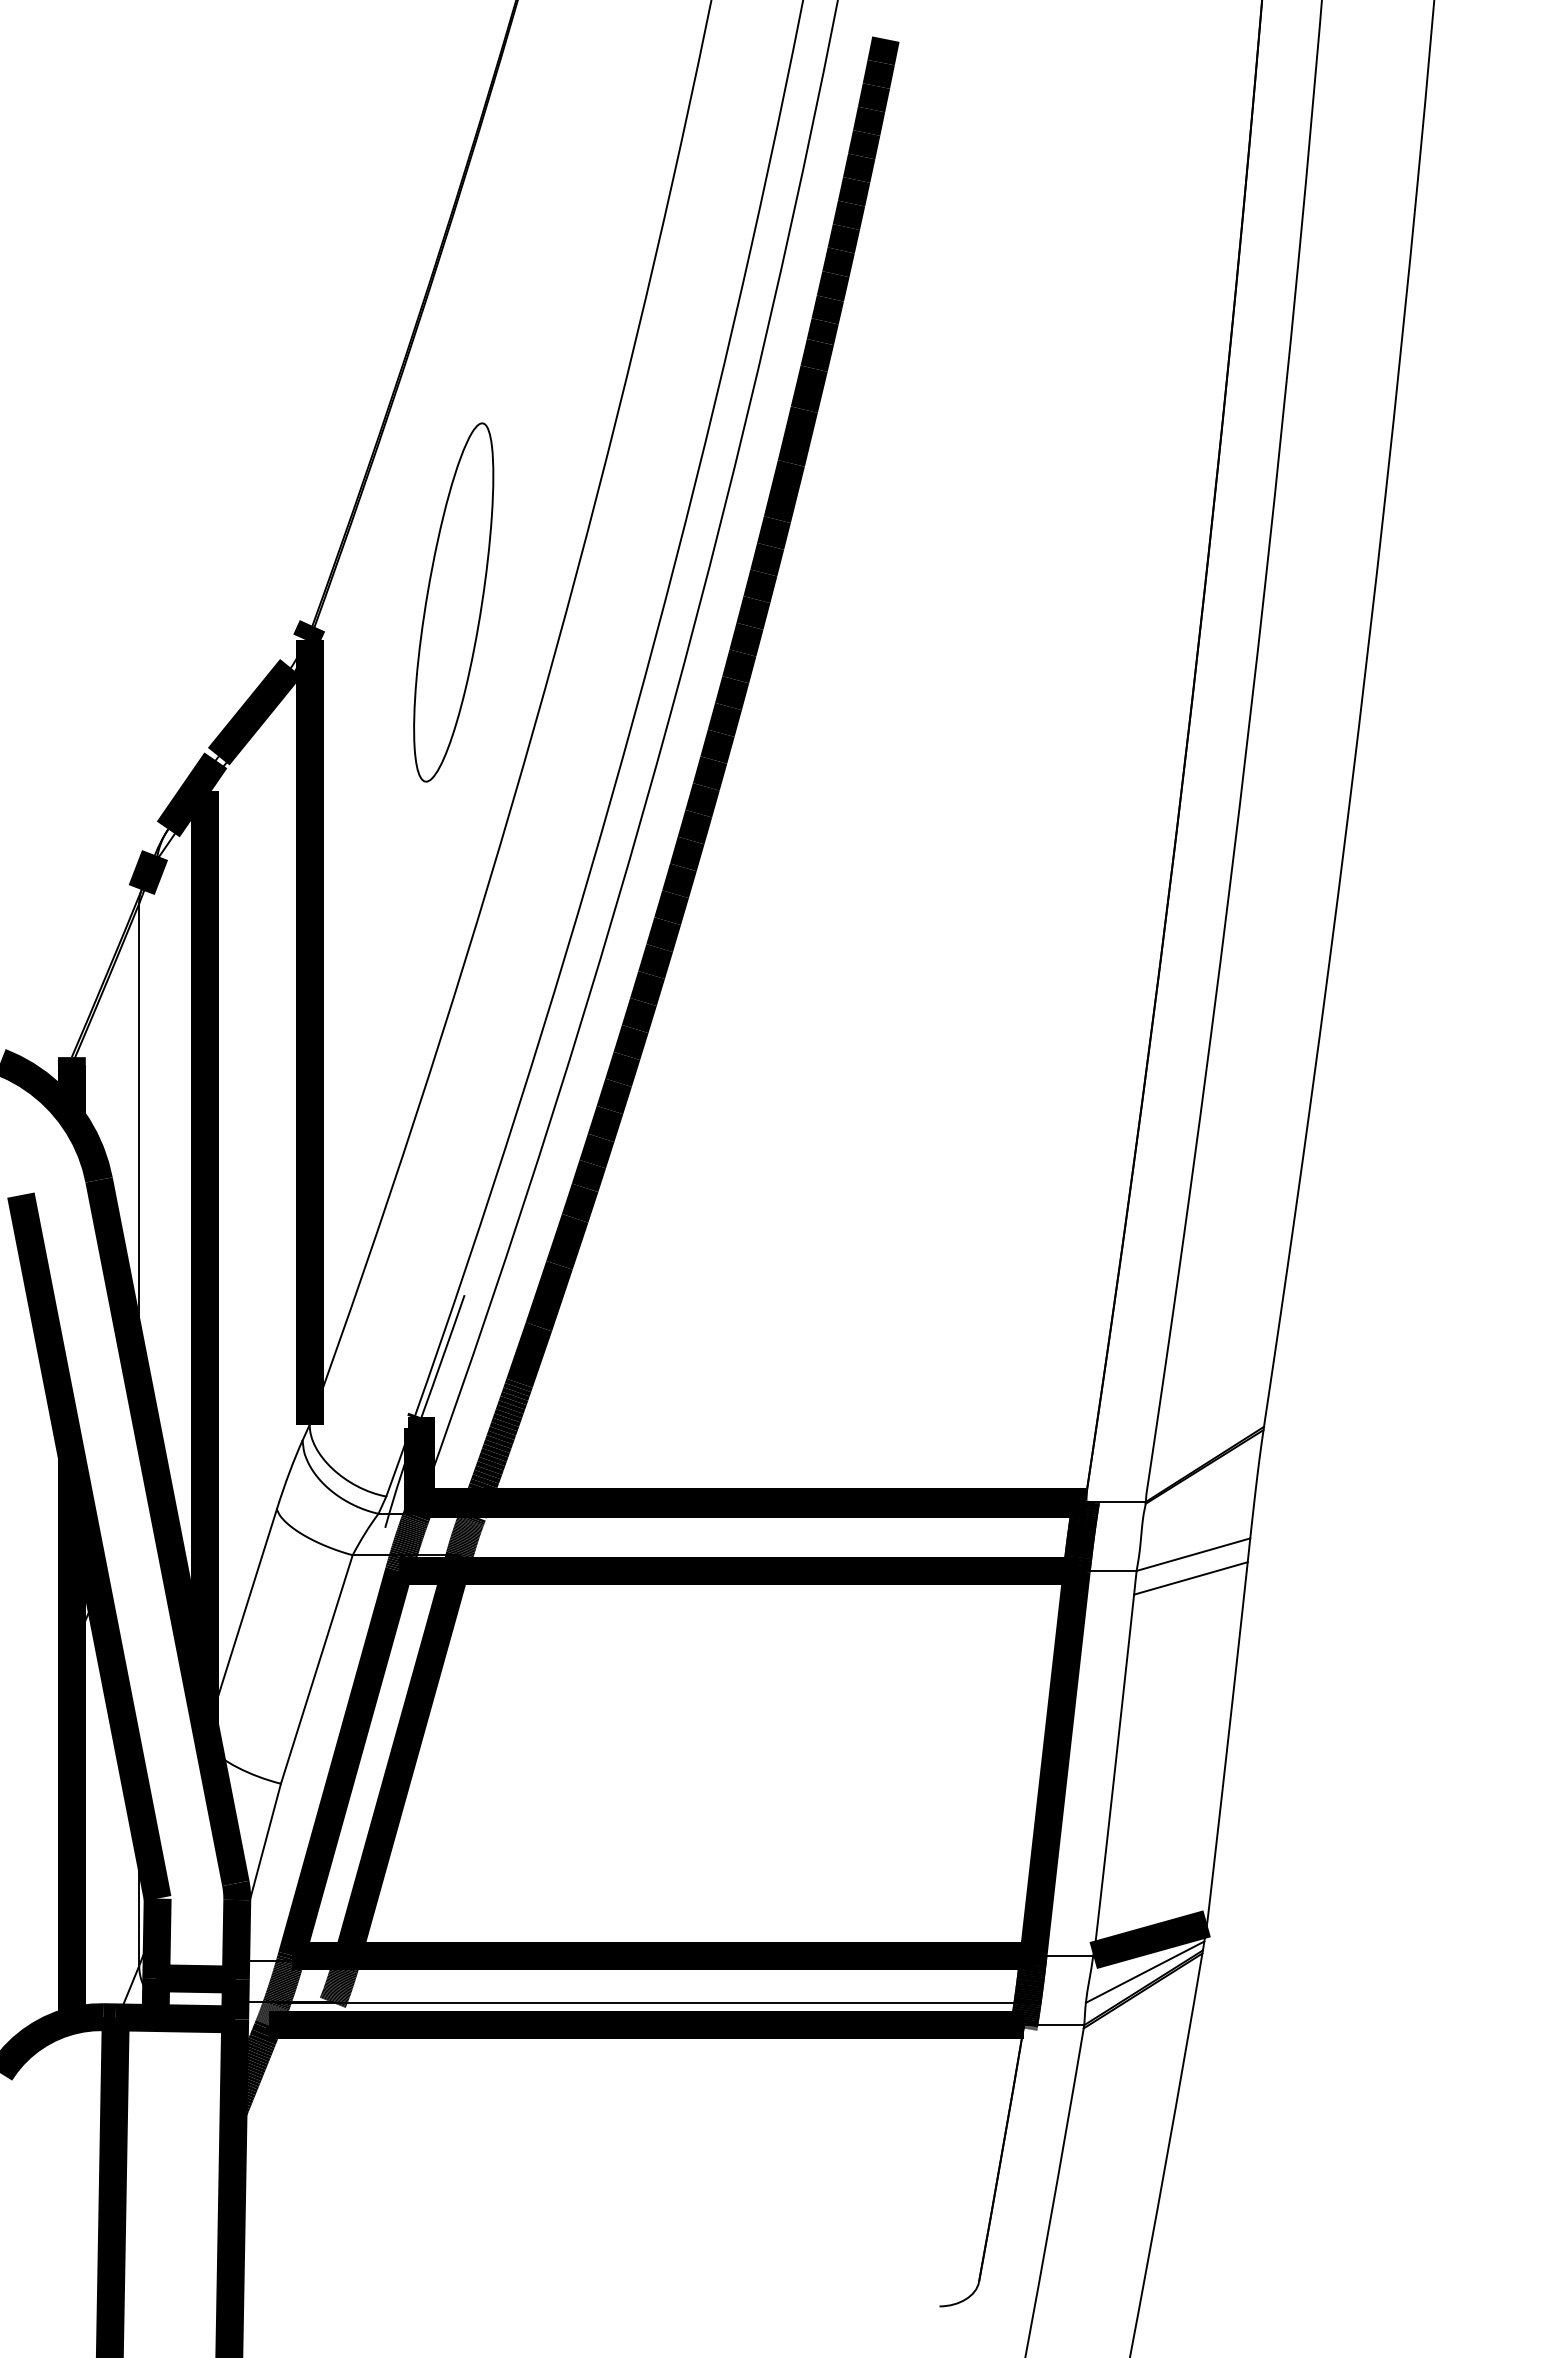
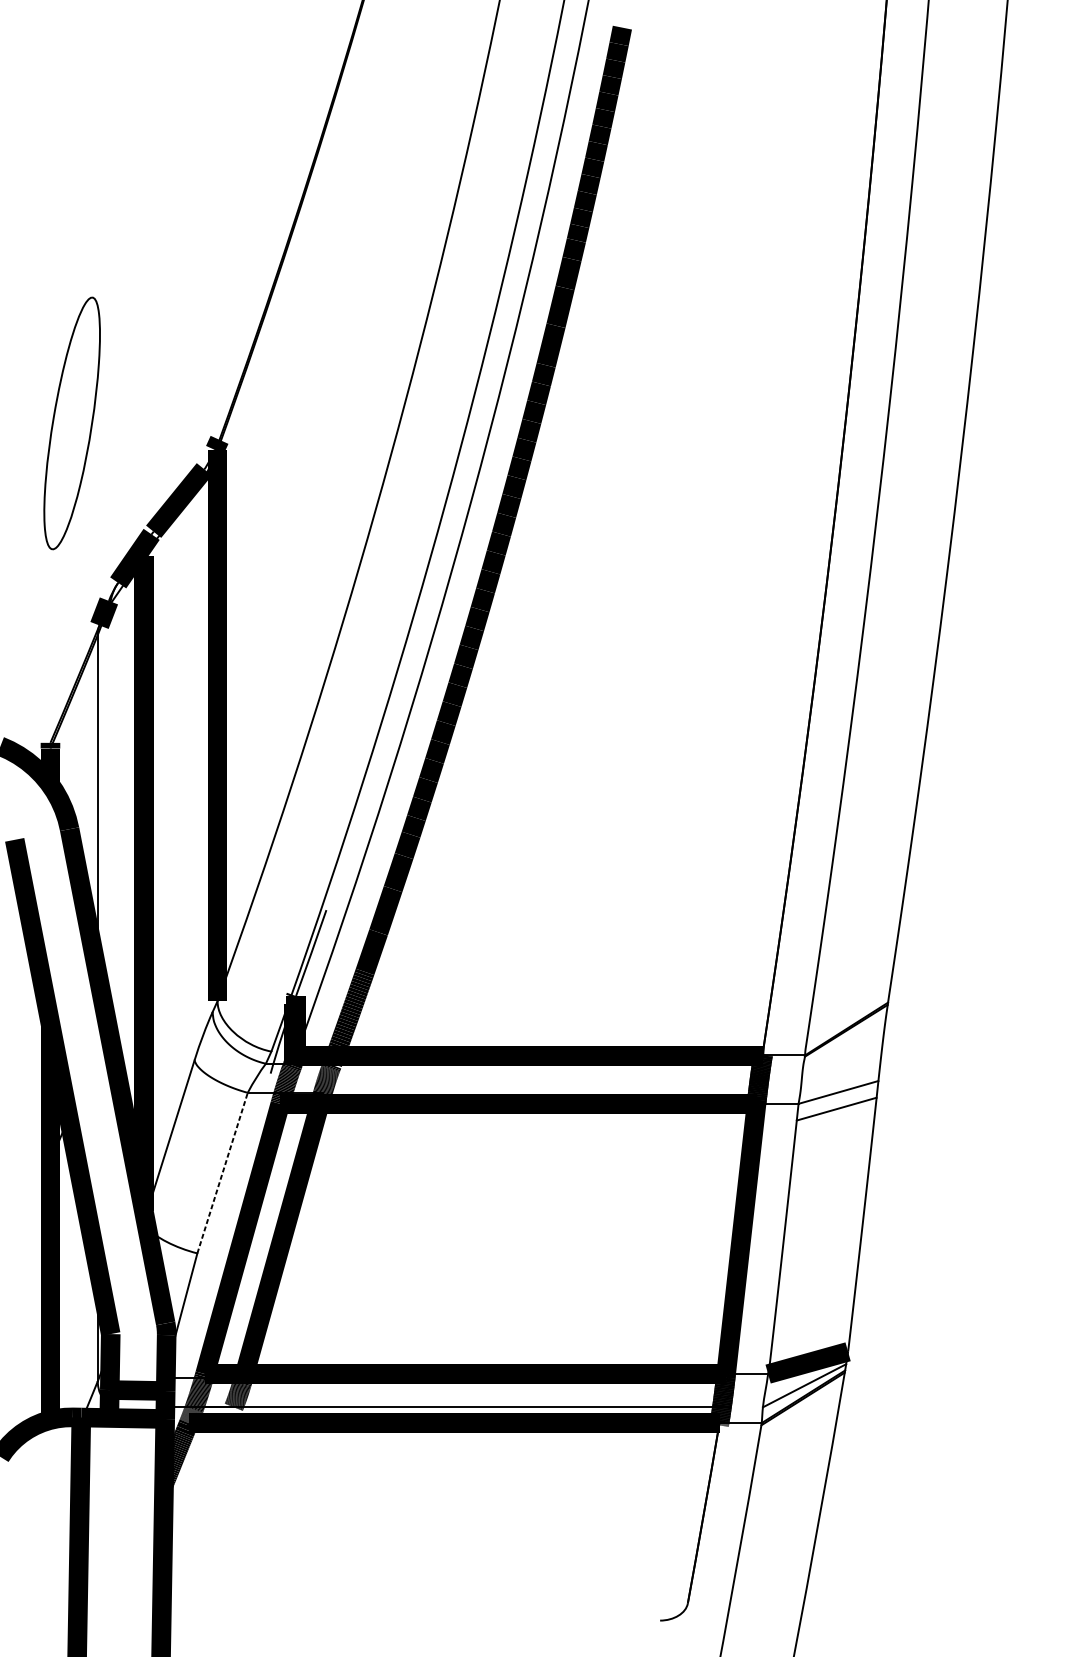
part: (453, 602) -> (72, 423), moved
line: (316, 1669) -> (222, 1173), solid -> dashed

